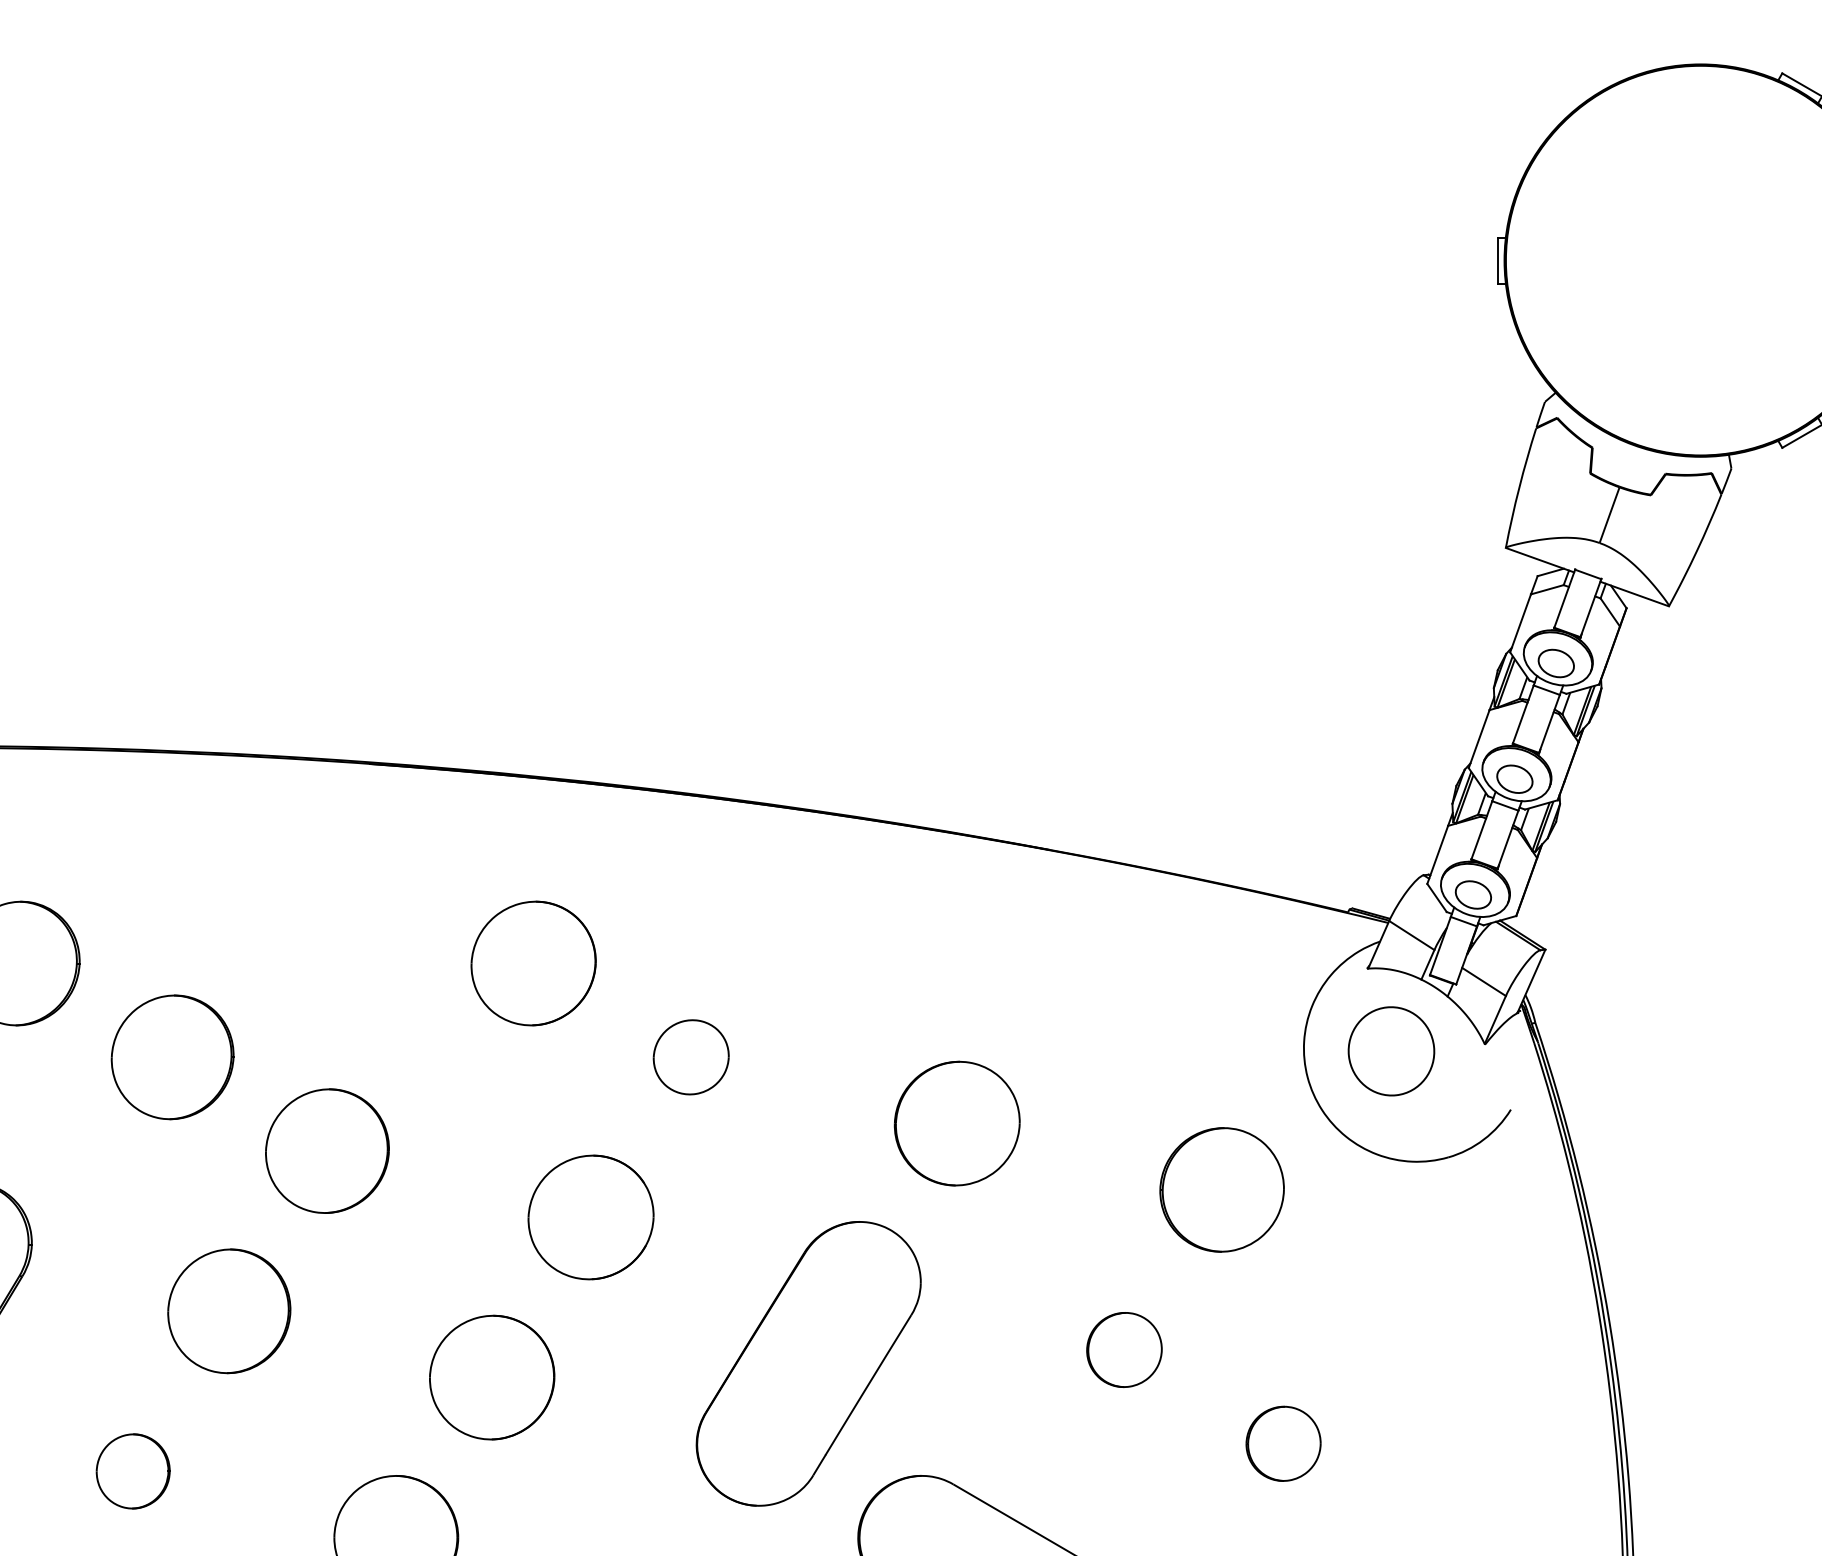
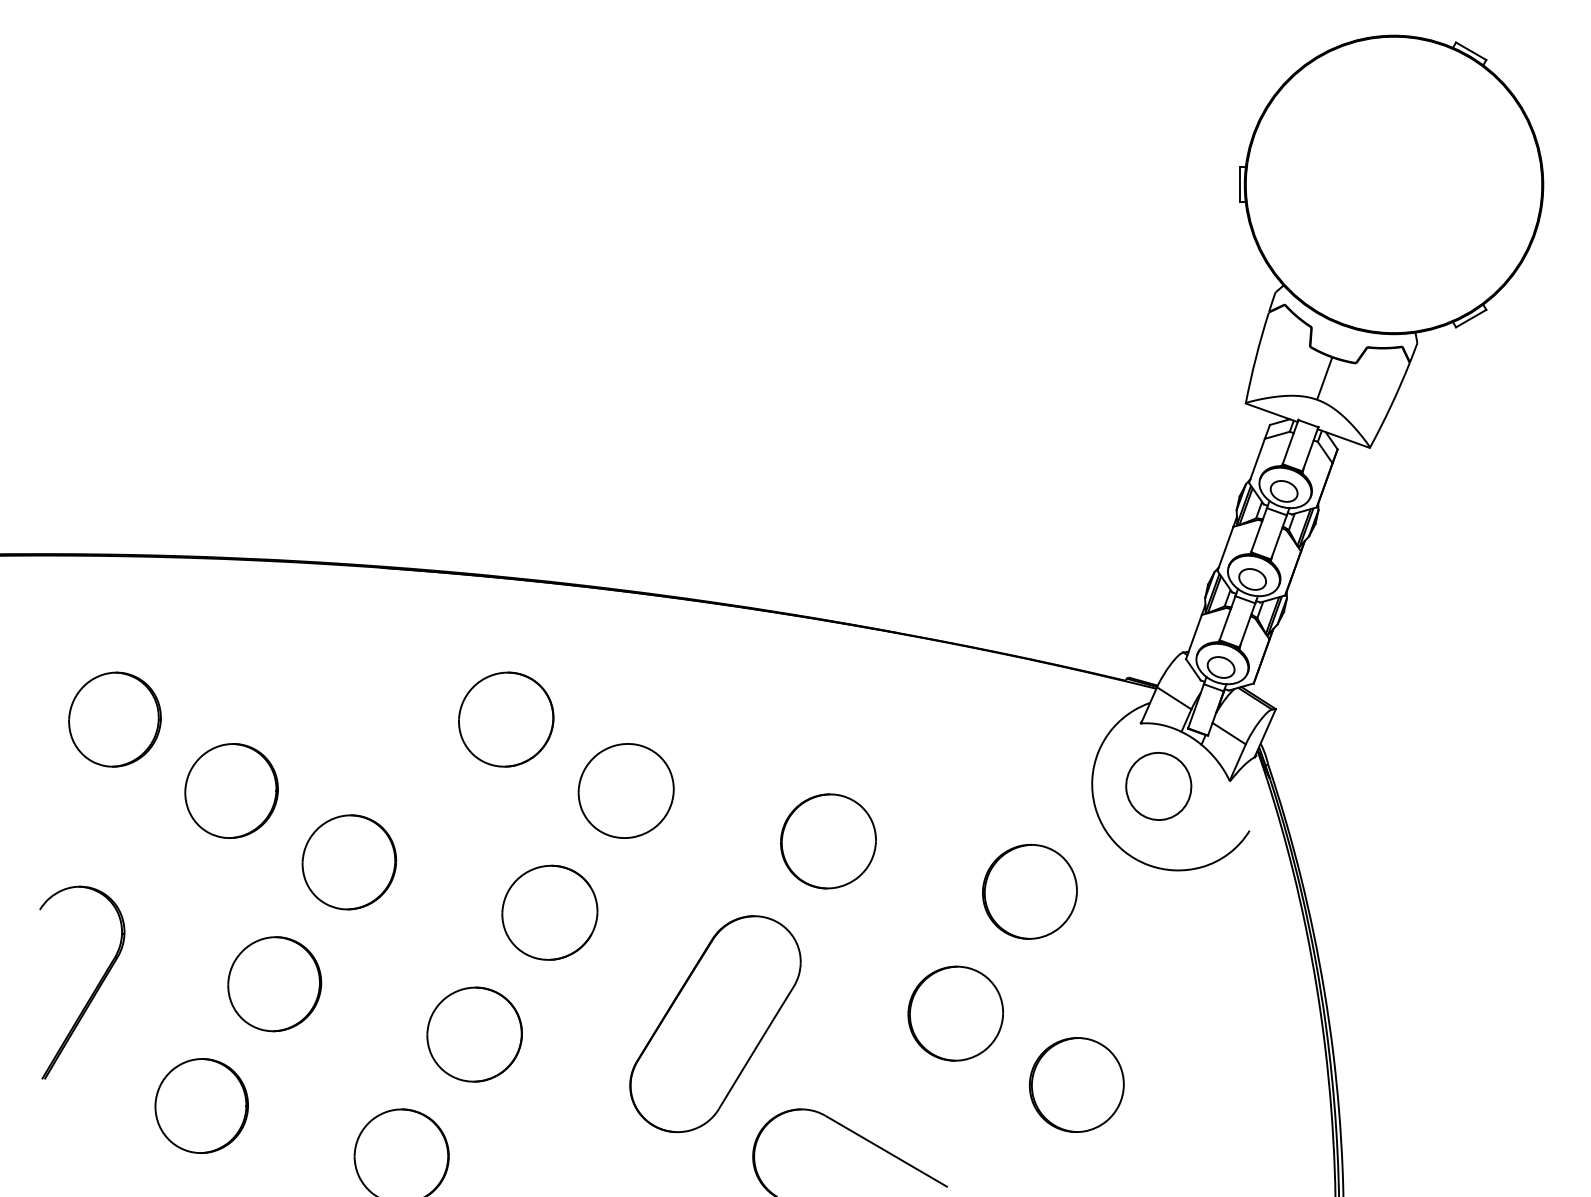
part: (690, 1056) -> (625, 790), size x1.67
part: (1124, 1349) -> (955, 1013), size x1.67
part: (1283, 1443) -> (1076, 1084), size x1.67
part: (133, 1470) -> (201, 1105), size x1.67

